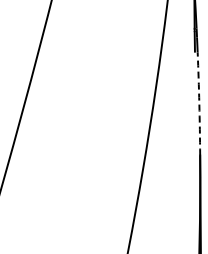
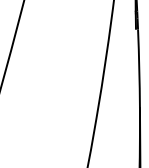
arc: (199, 104) -> (139, 69), dashed -> solid

